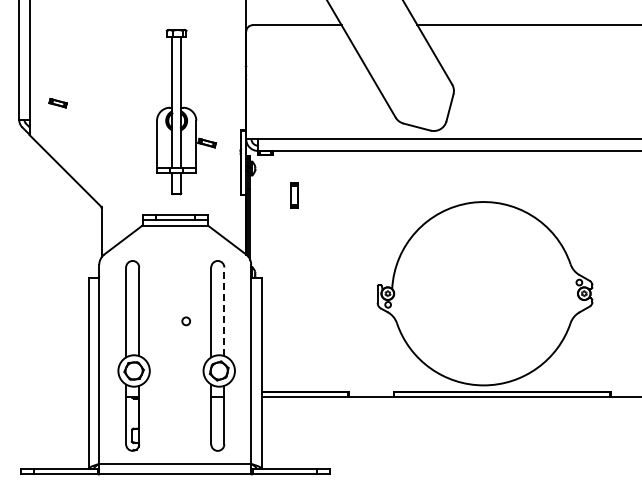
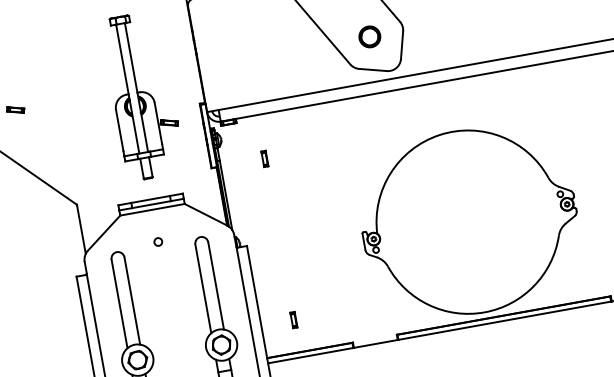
part: (419, 93) -> (369, 36), added
part: (294, 195) -> (264, 159), size x0.62
line: (224, 311) -> (216, 285), dashed -> solid
circle: (185, 321) -> (157, 242), moved
part: (294, 358) -> (293, 319), added

